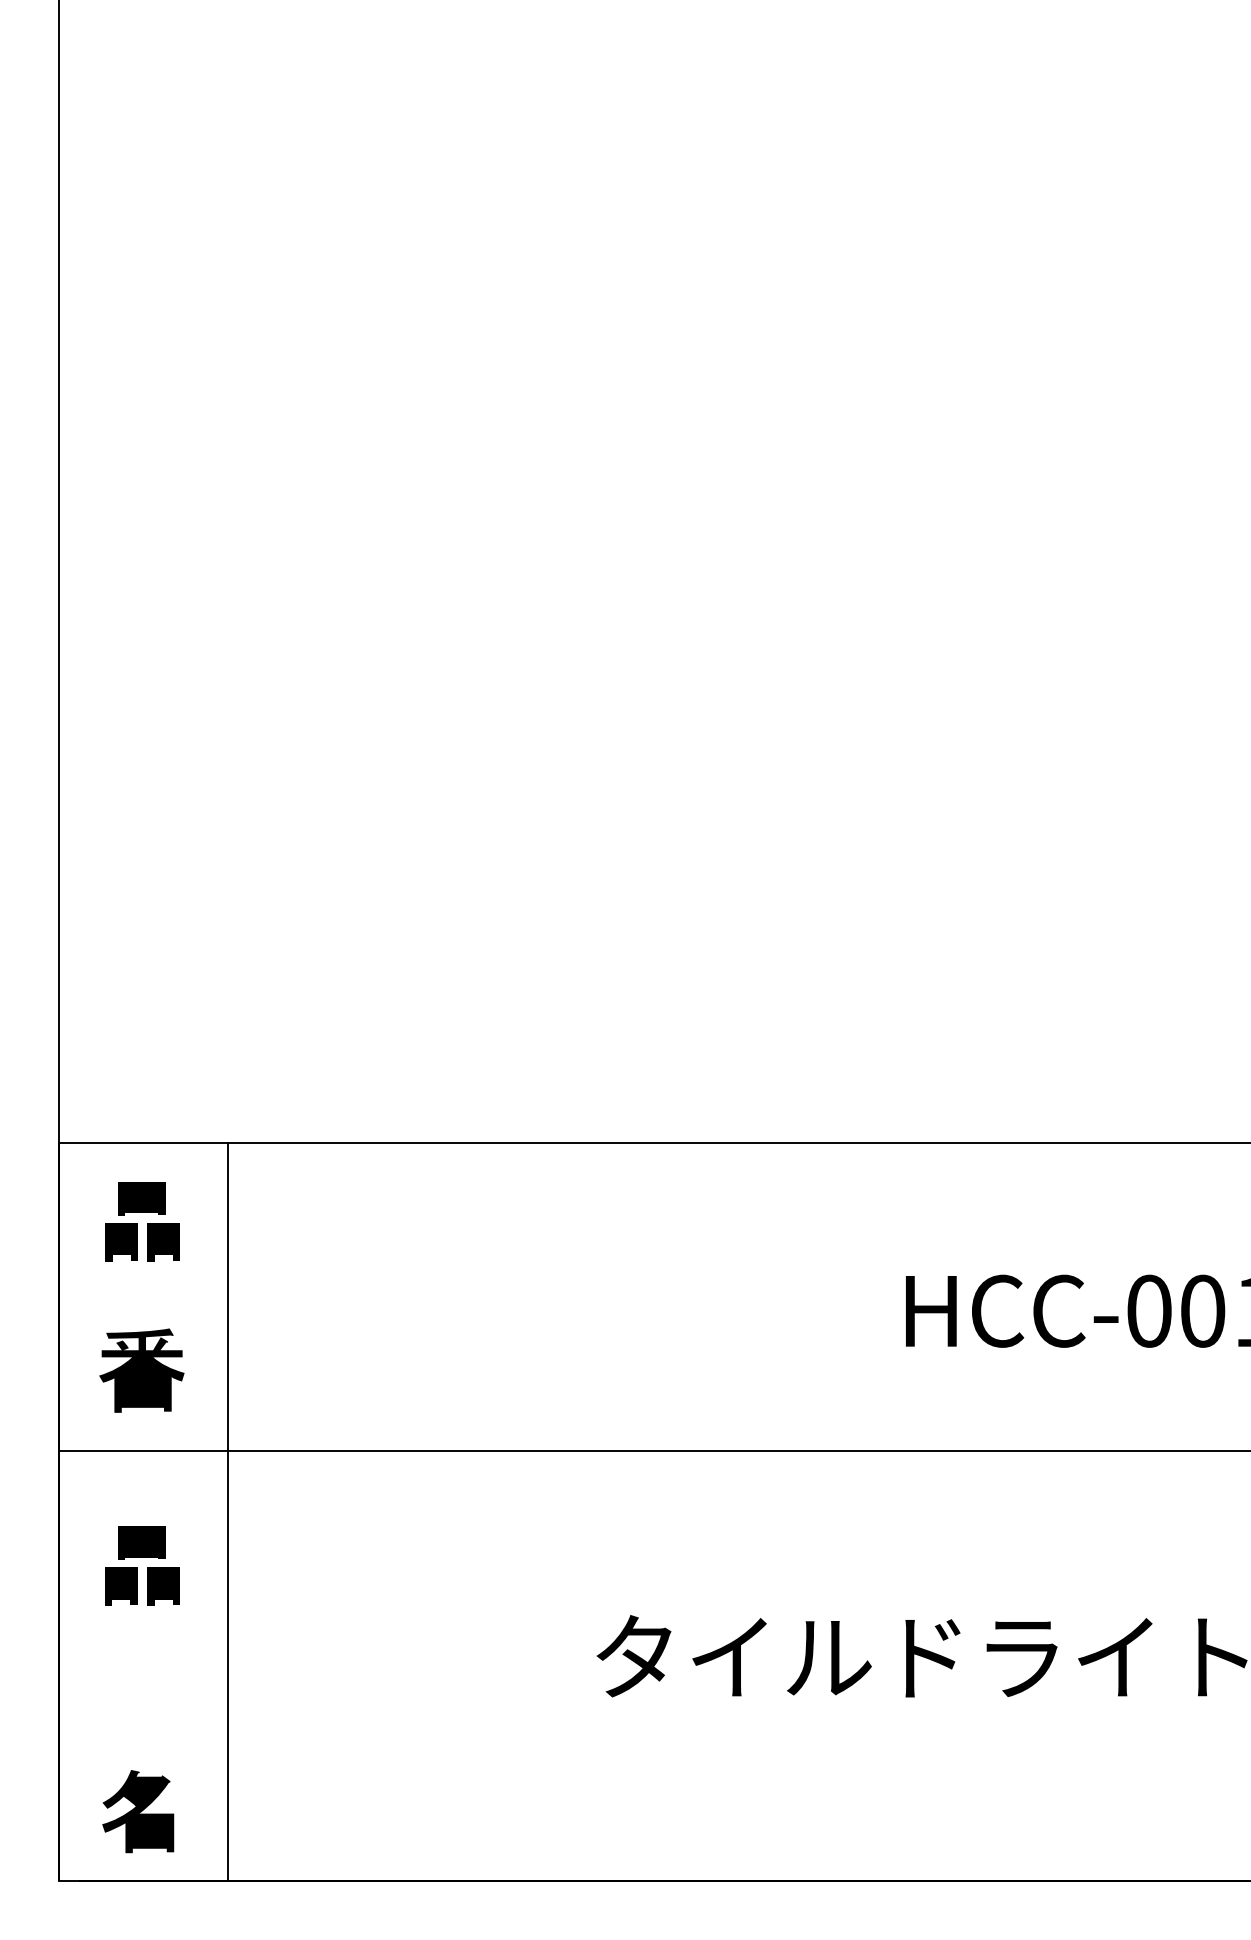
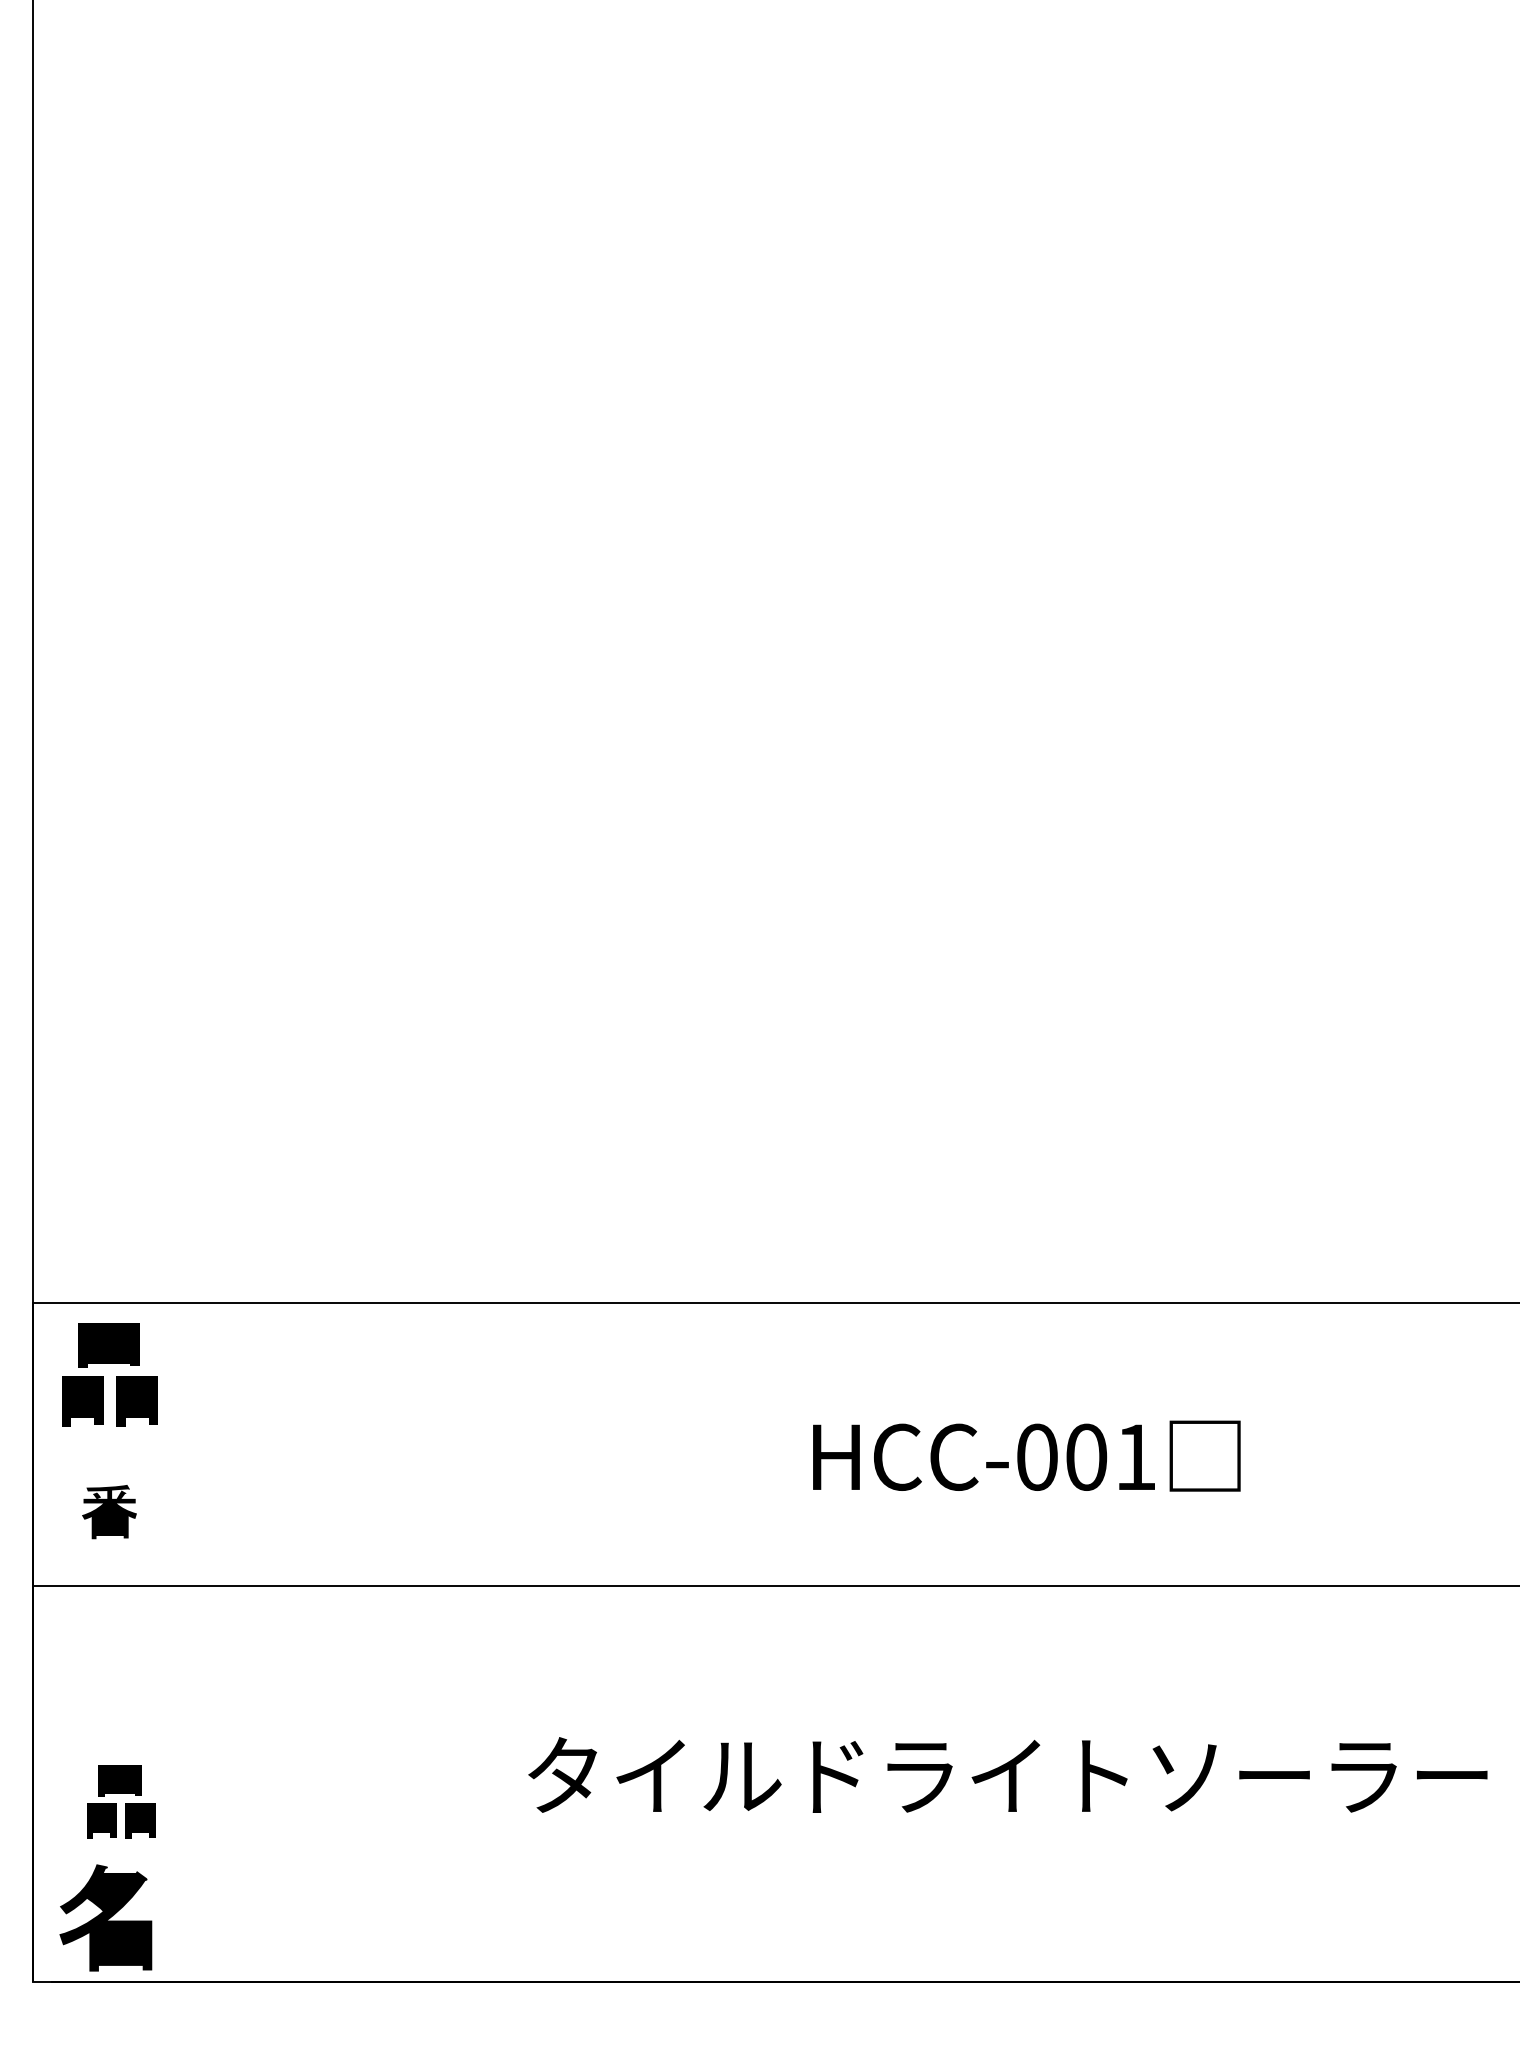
part: (143, 1221) -> (110, 1374), size x1.4
part: (141, 1370) -> (109, 1511), size x0.7
line: (227, 1512) -> (188, 1642), removed
part: (143, 1565) -> (121, 1801), moved
part: (138, 1812) -> (106, 1918), size x1.4

